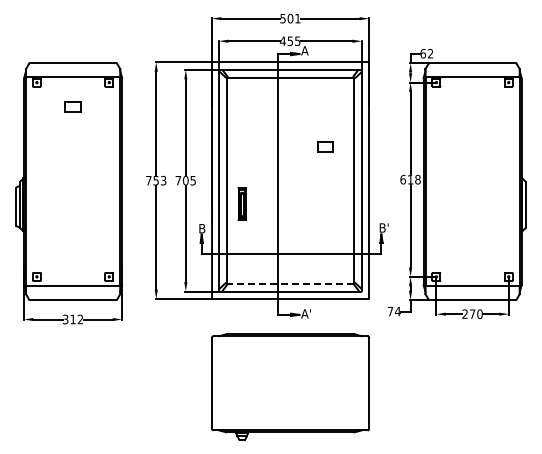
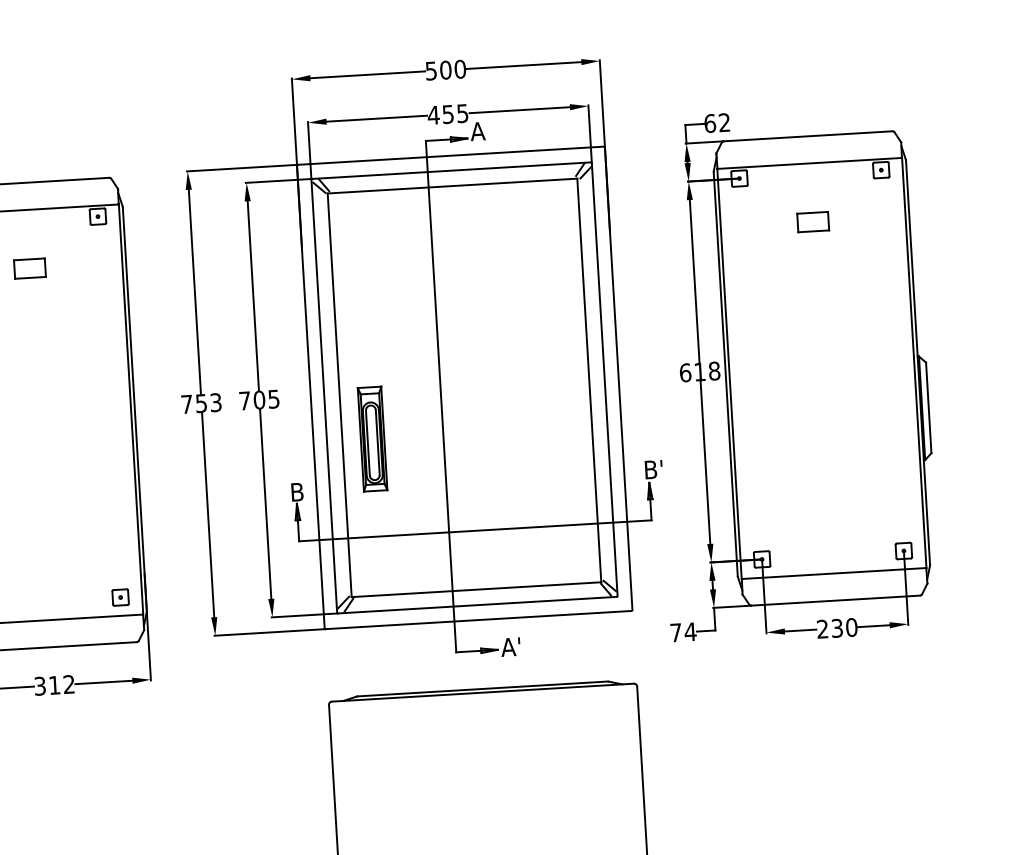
text: (297, 18) -> (459, 69), 501 -> 500
part: (325, 146) -> (812, 221), moved
part: (242, 203) -> (373, 438), size x1.67
line: (290, 283) -> (476, 589), dashed -> solid
text: (472, 313) -> (837, 627), 270 -> 230

